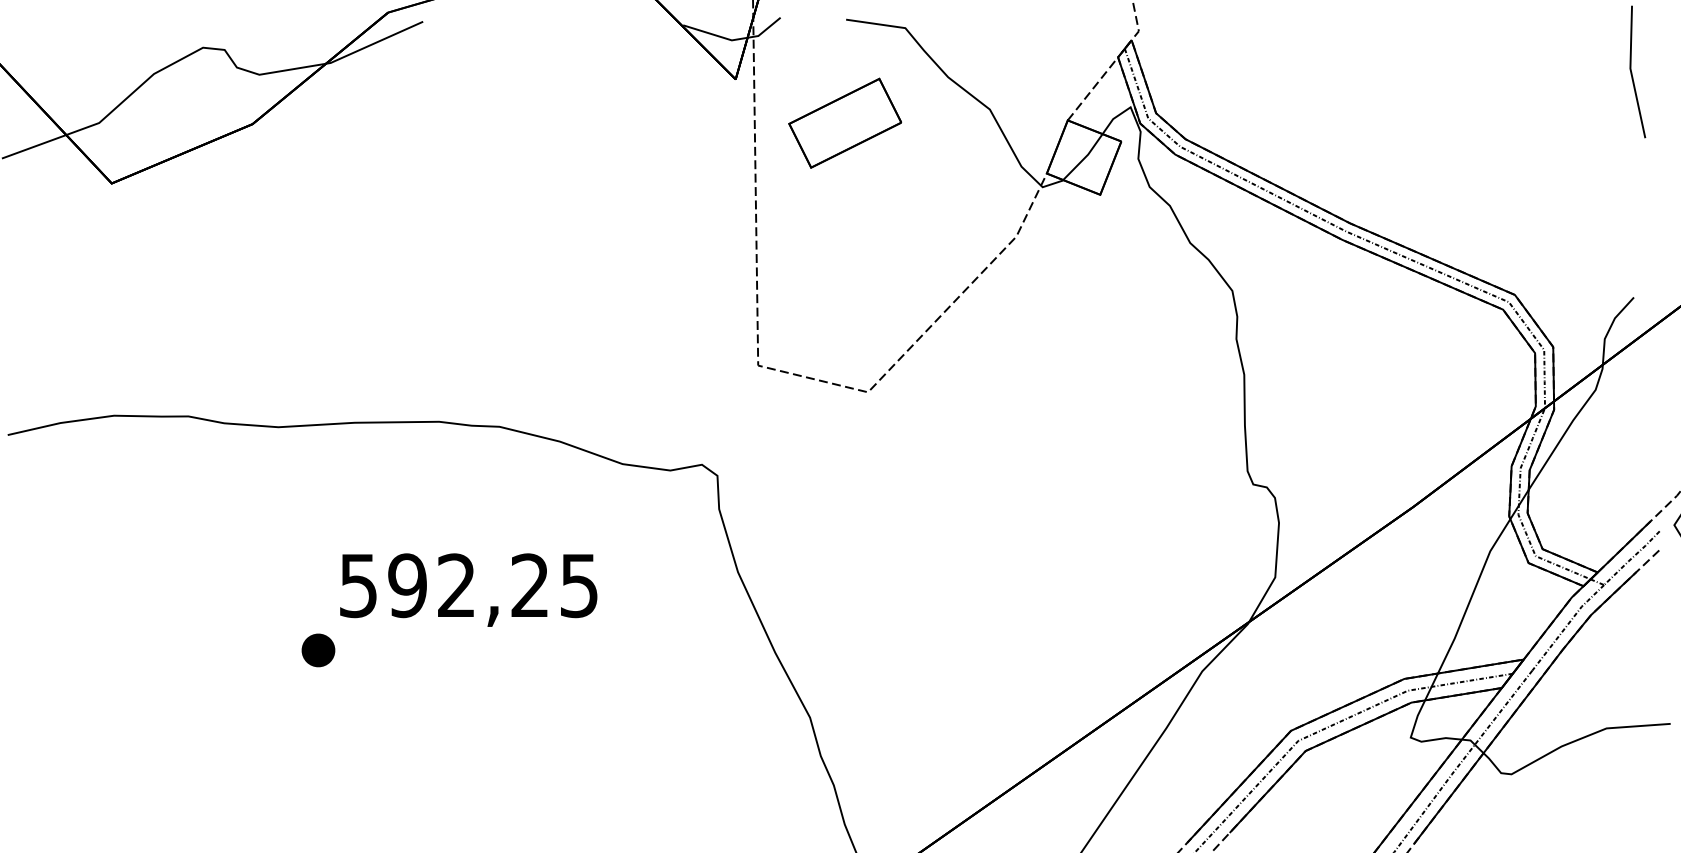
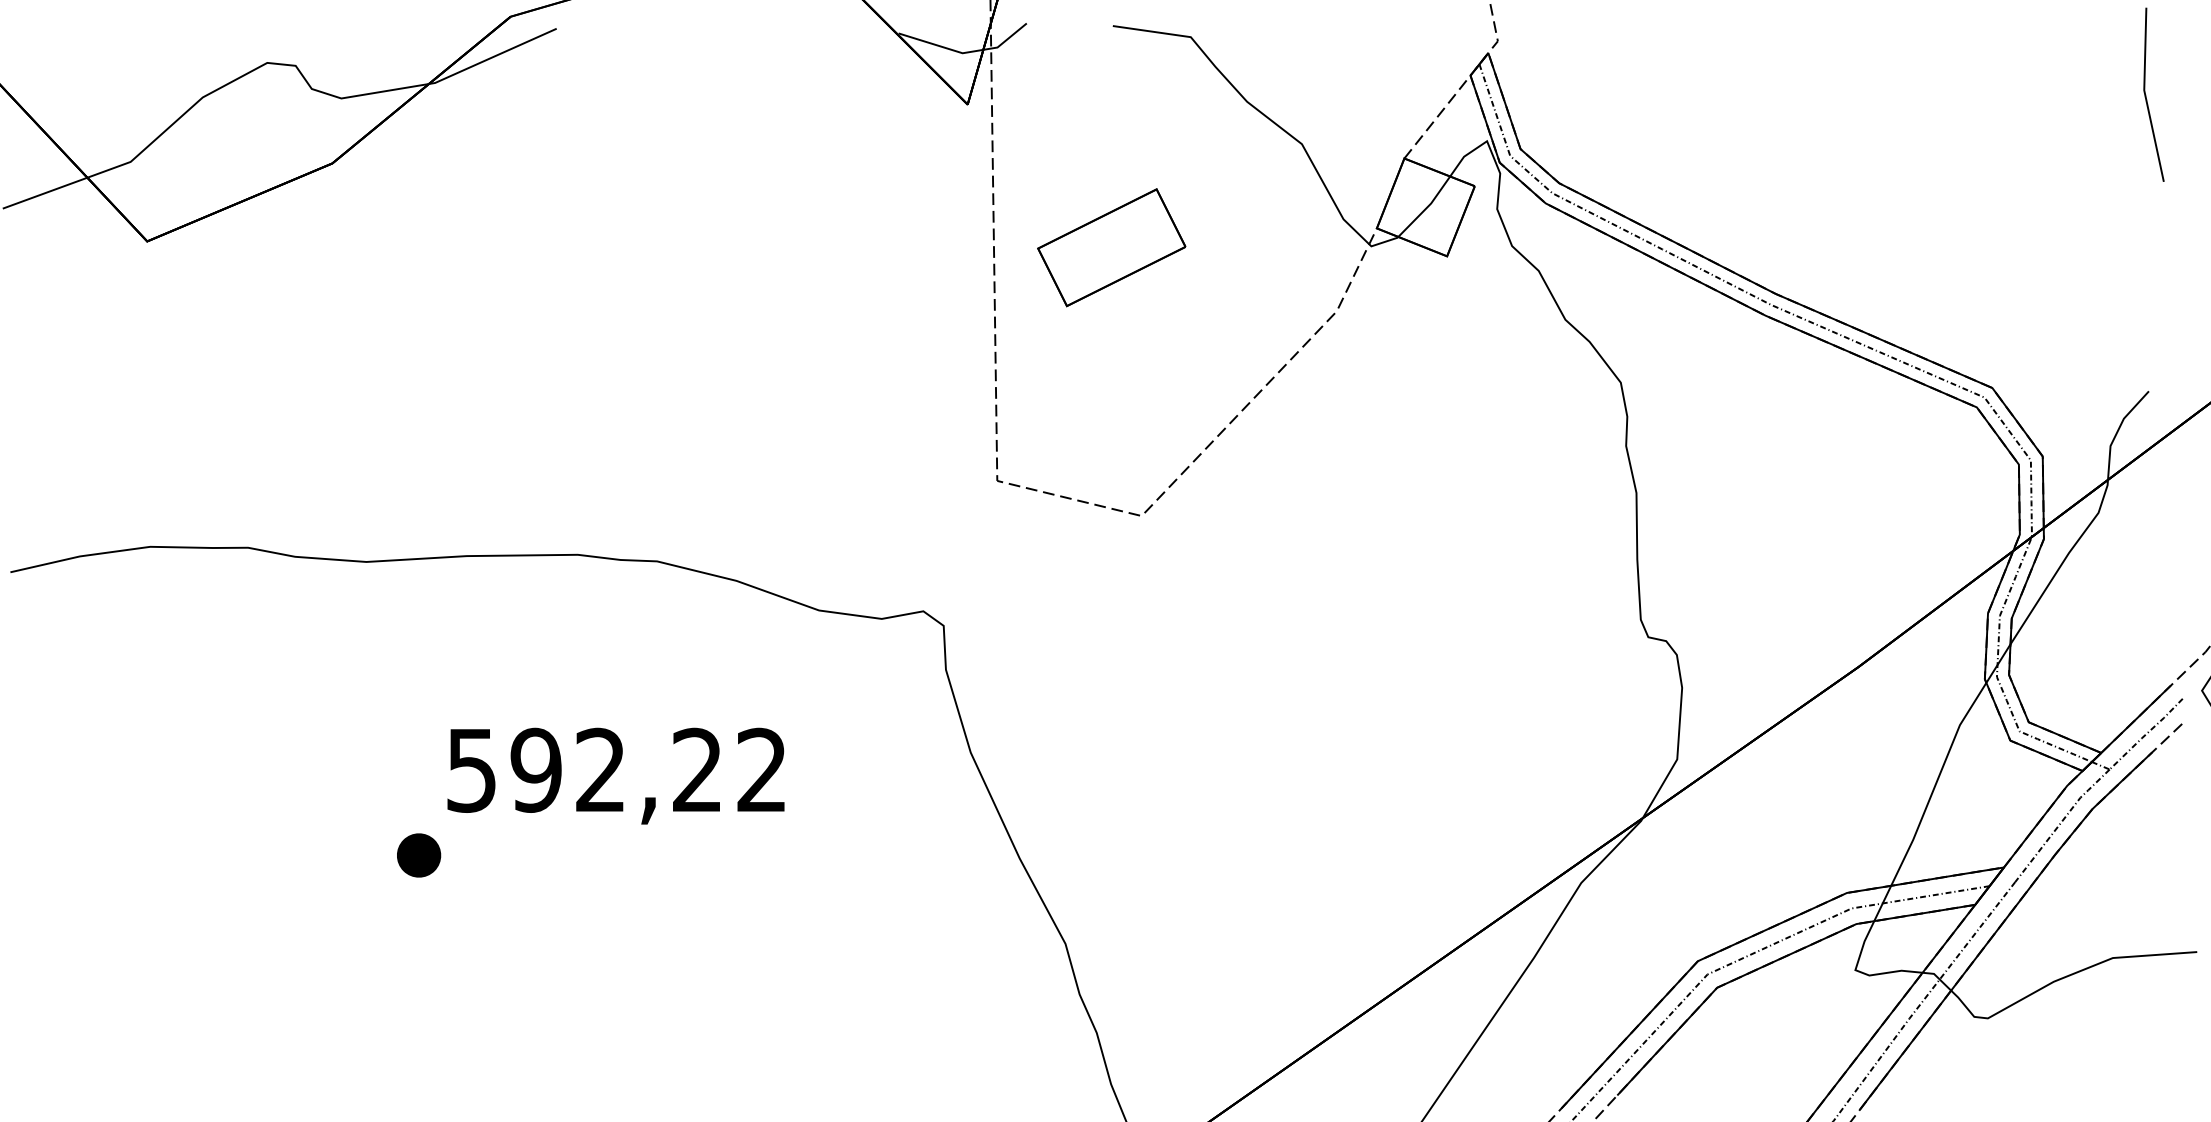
part: (845, 122) -> (1112, 246), moved
text: (578, 585) -> (760, 770), 592,25 -> 592,22

